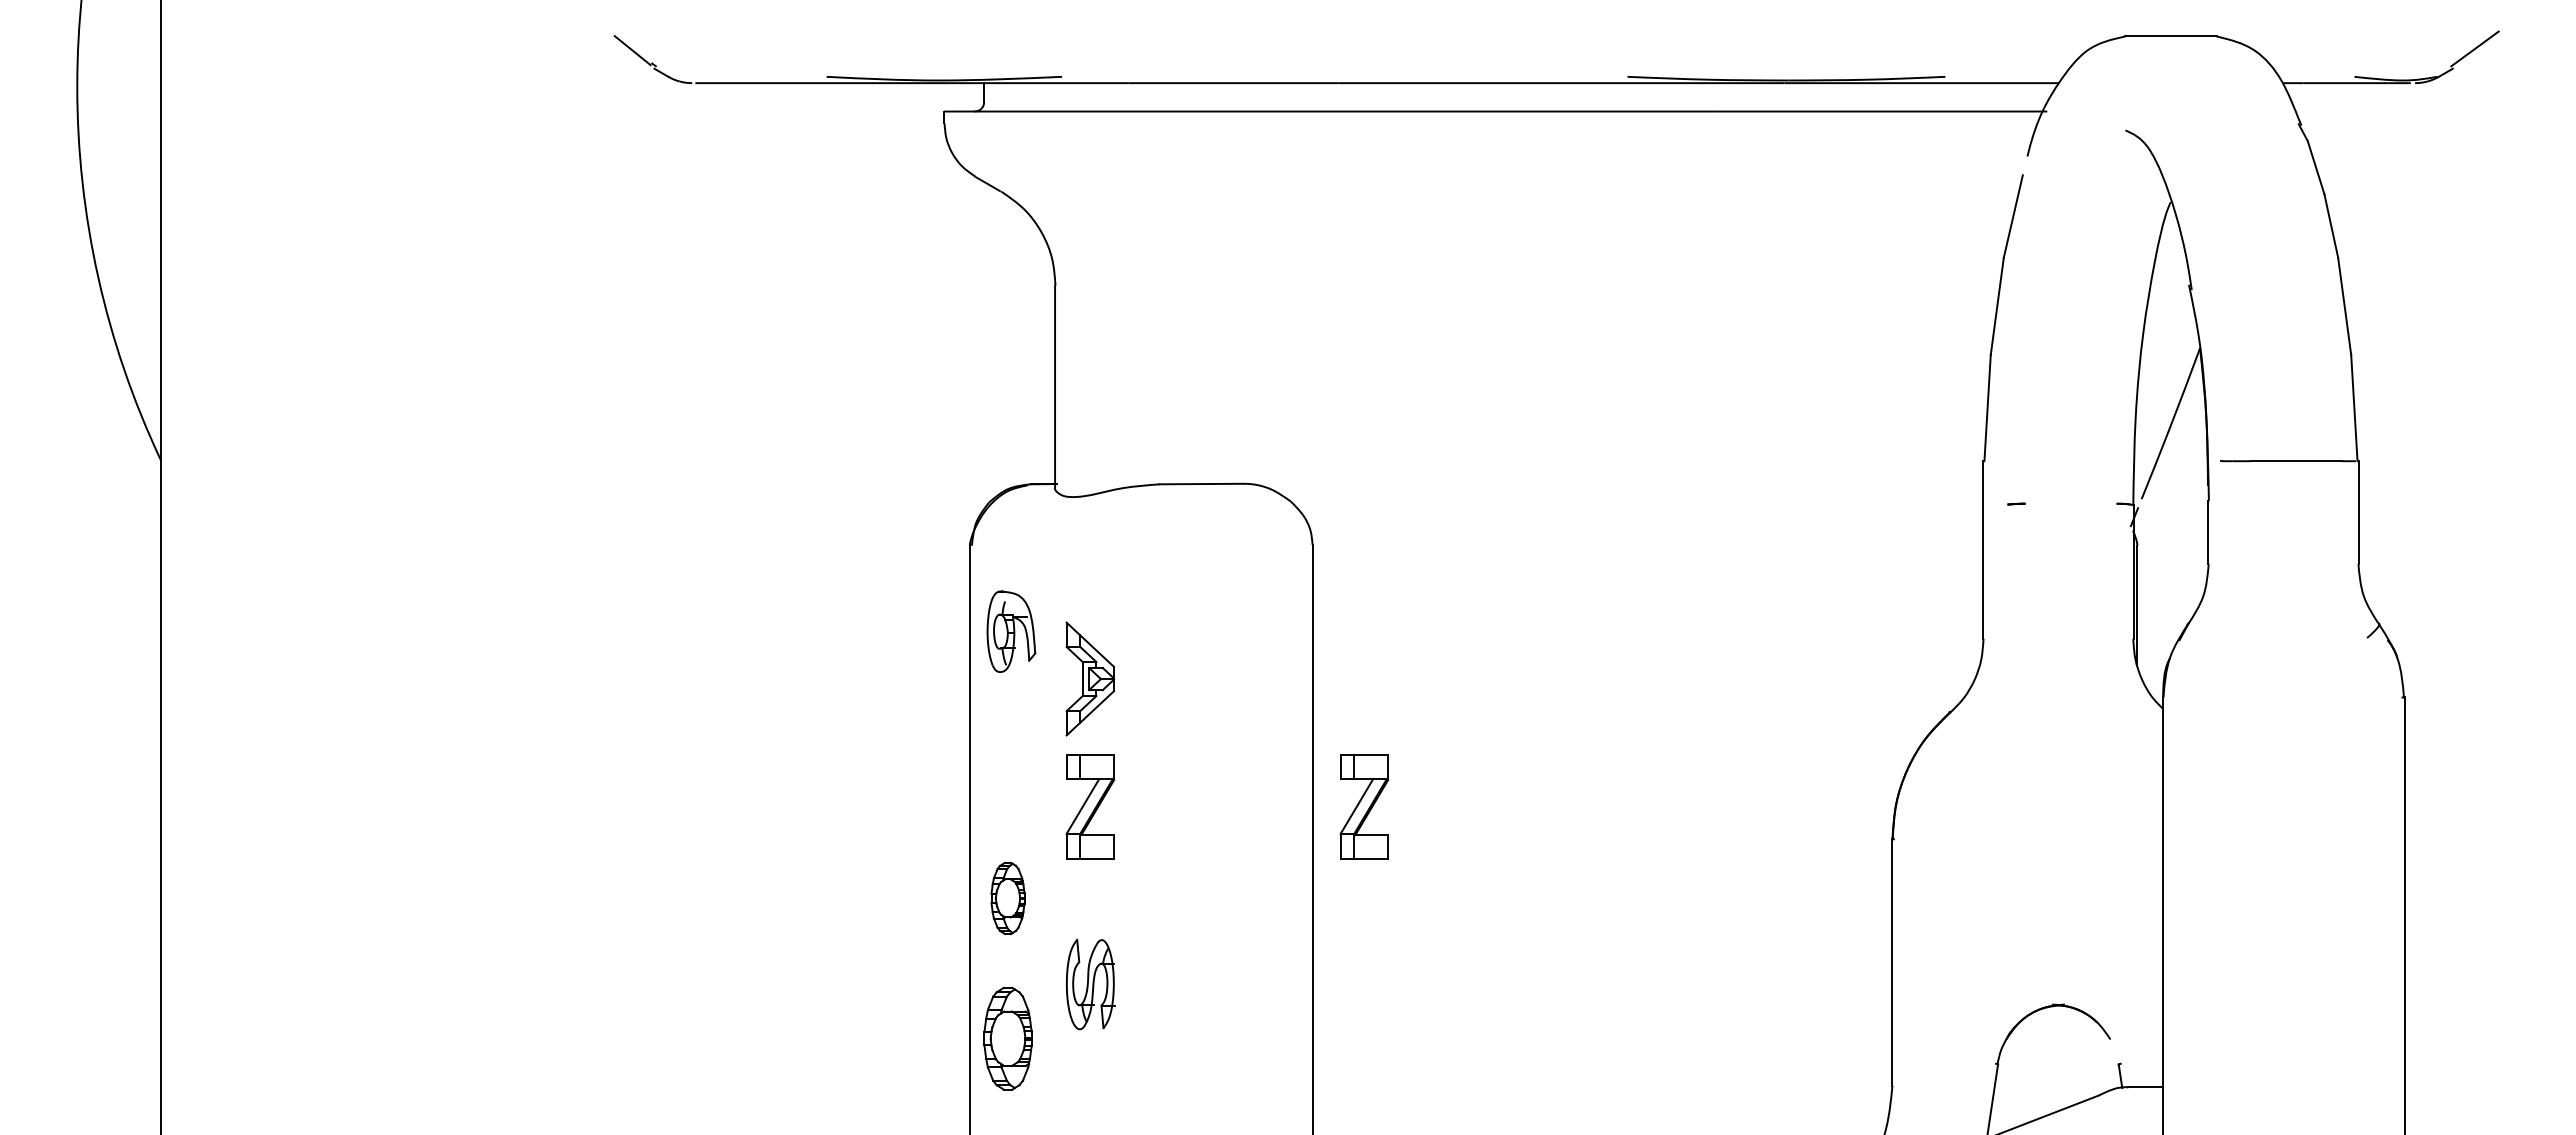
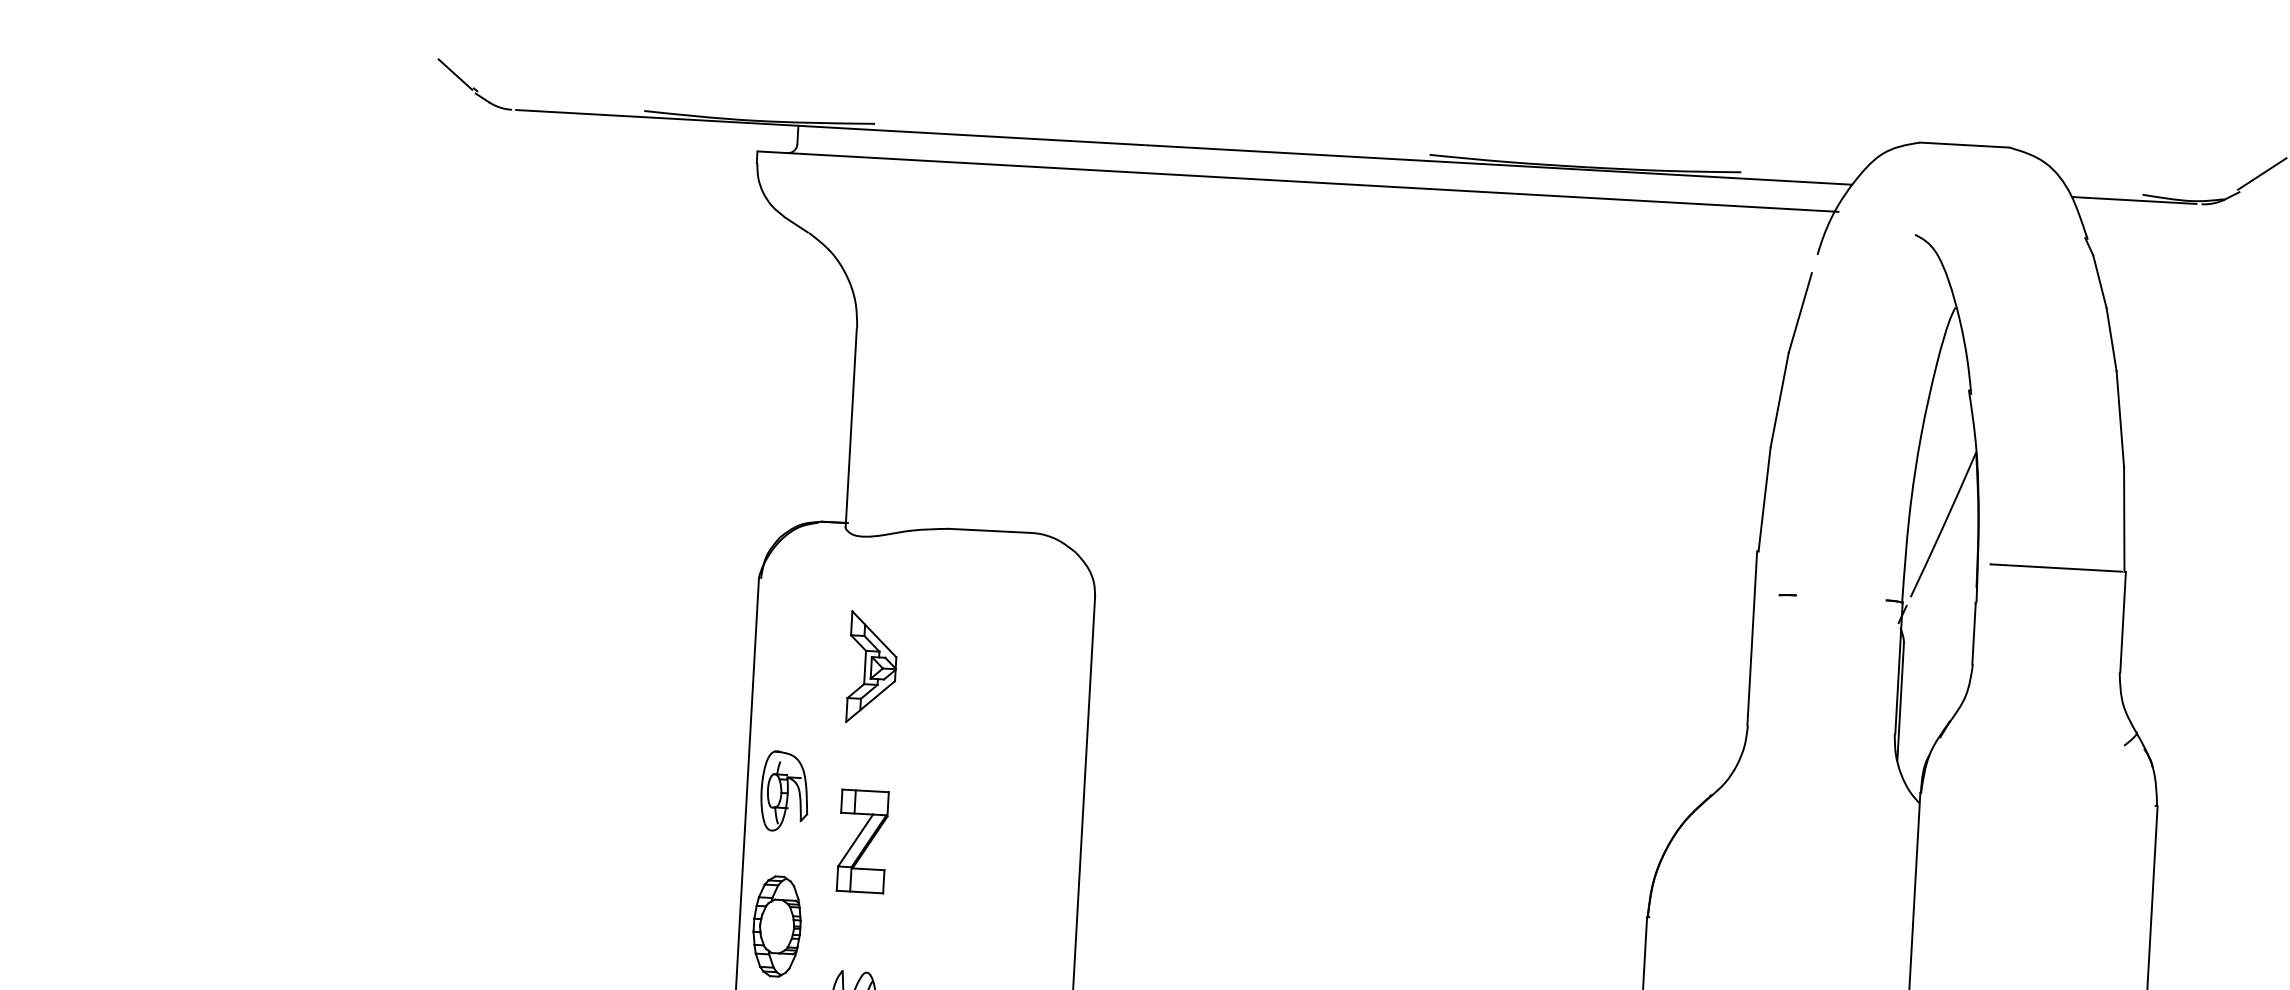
part: (1011, 631) -> (785, 791), moved
part: (1090, 678) -> (872, 667), moved
part: (1363, 806) -> (1130, 855), removed
part: (1007, 898) -> (776, 926), size x1.43

